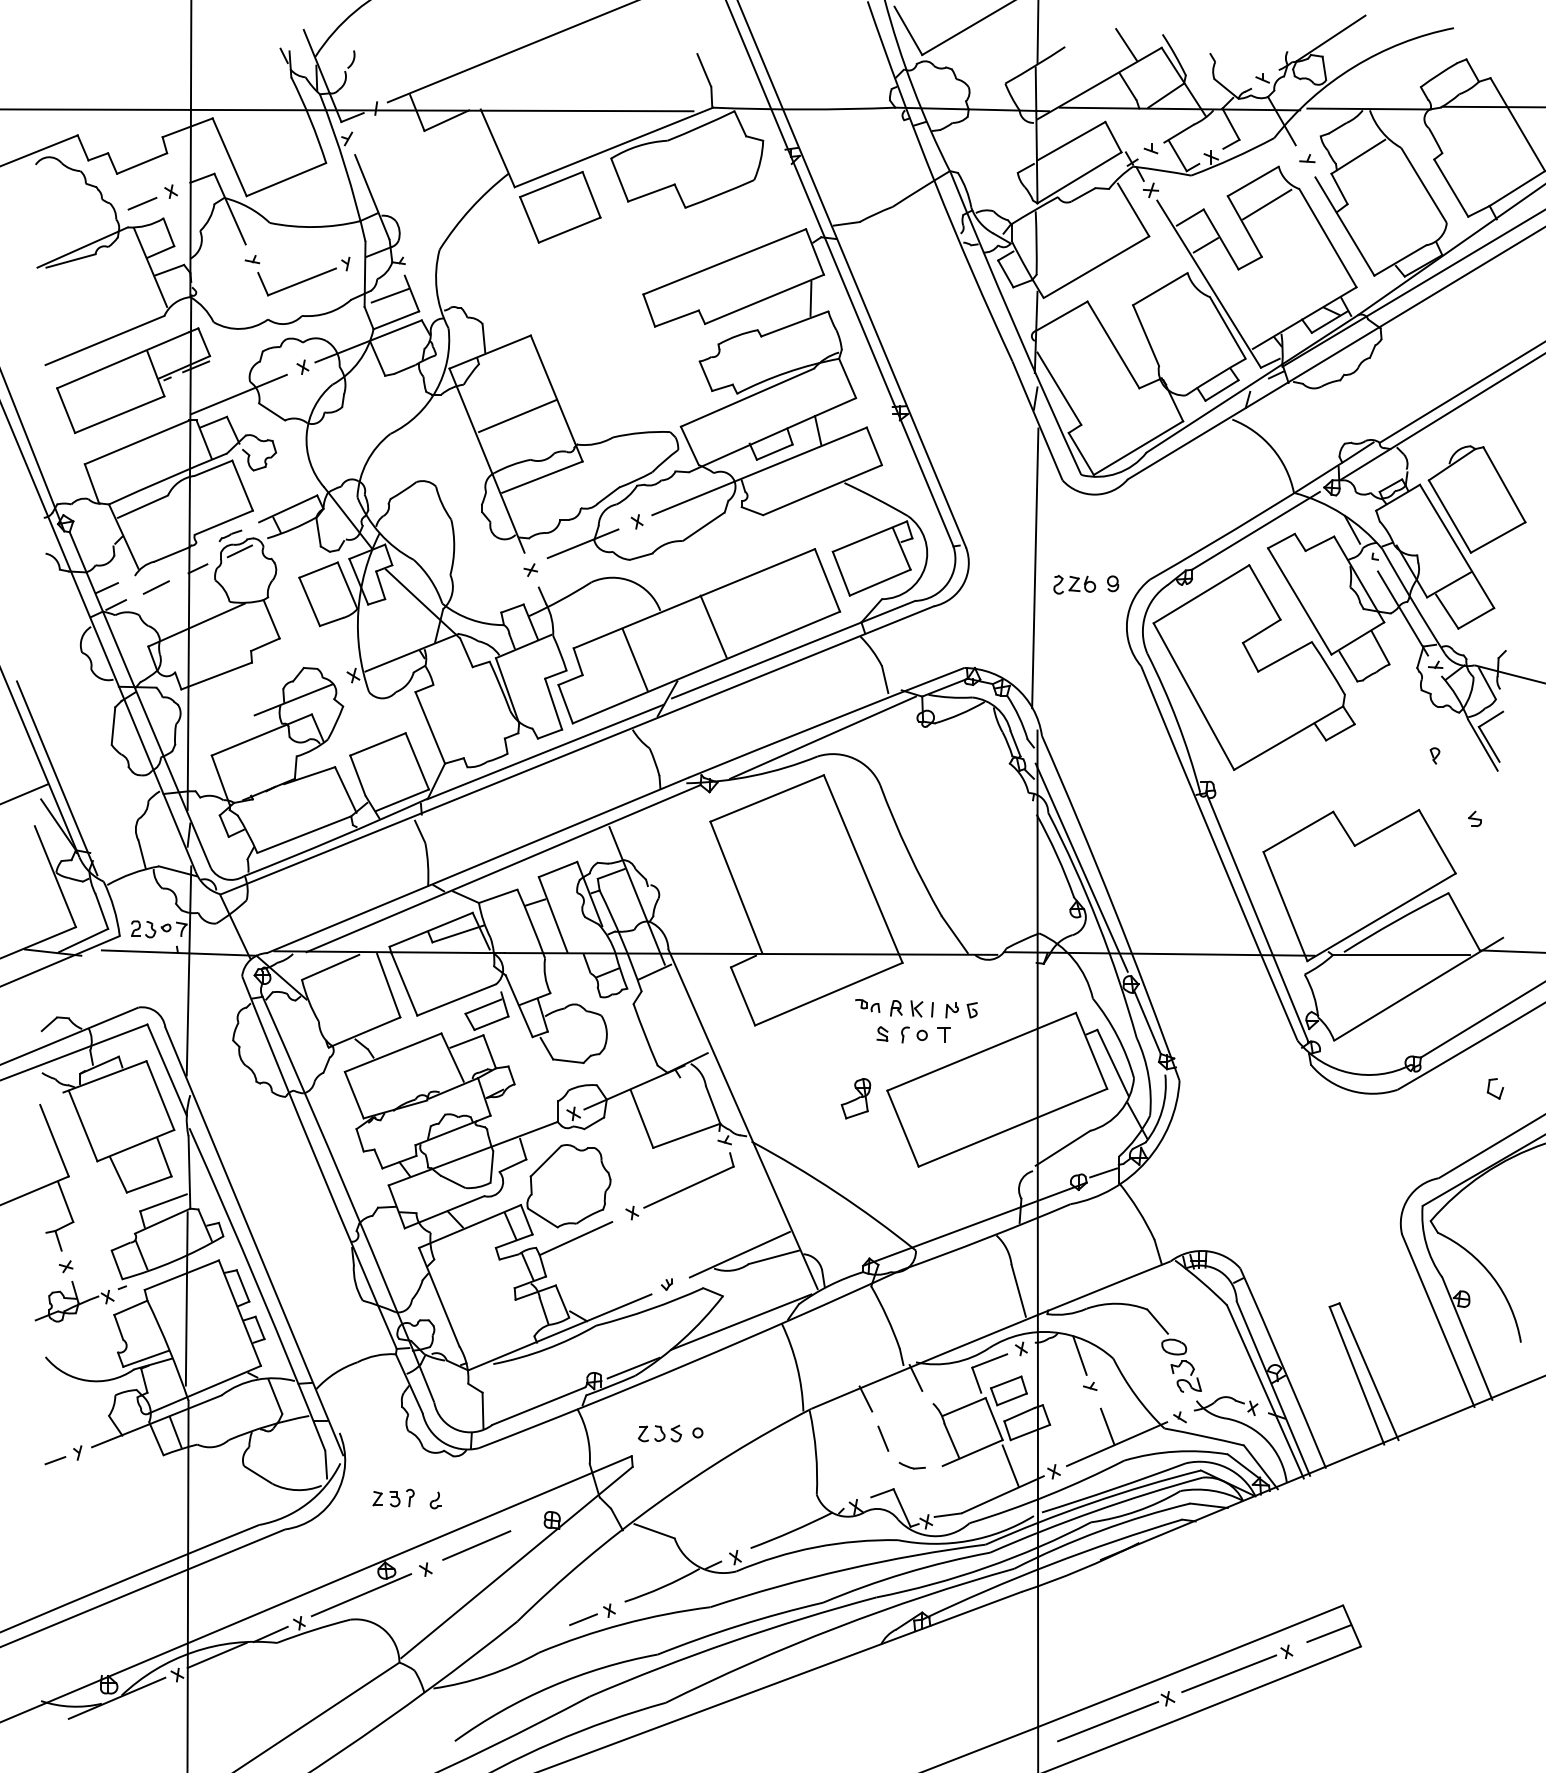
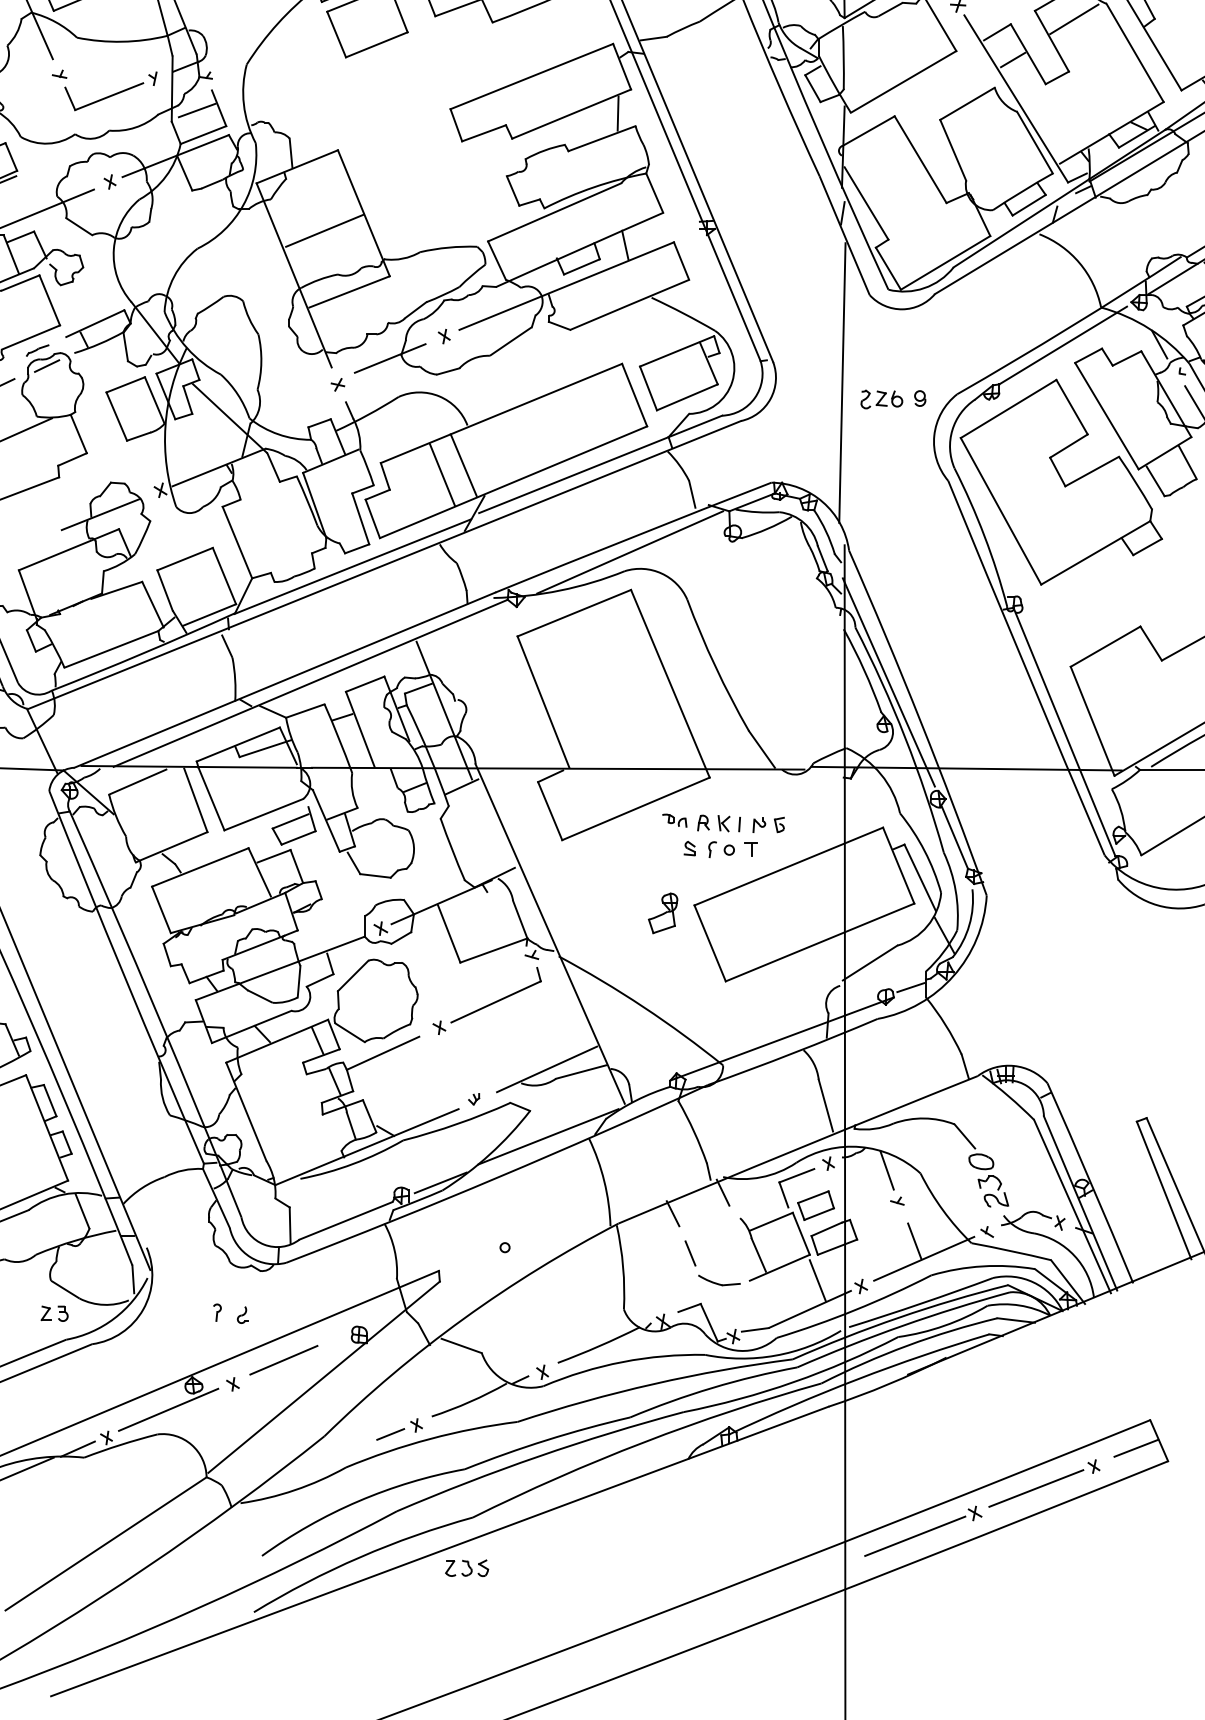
line: (713, 626) -> (463, 465), moved
part: (659, 1433) -> (466, 1568), moved
part: (911, 1465) -> (718, 1280), size x1.6
part: (386, 1499) -> (54, 1314), moved

